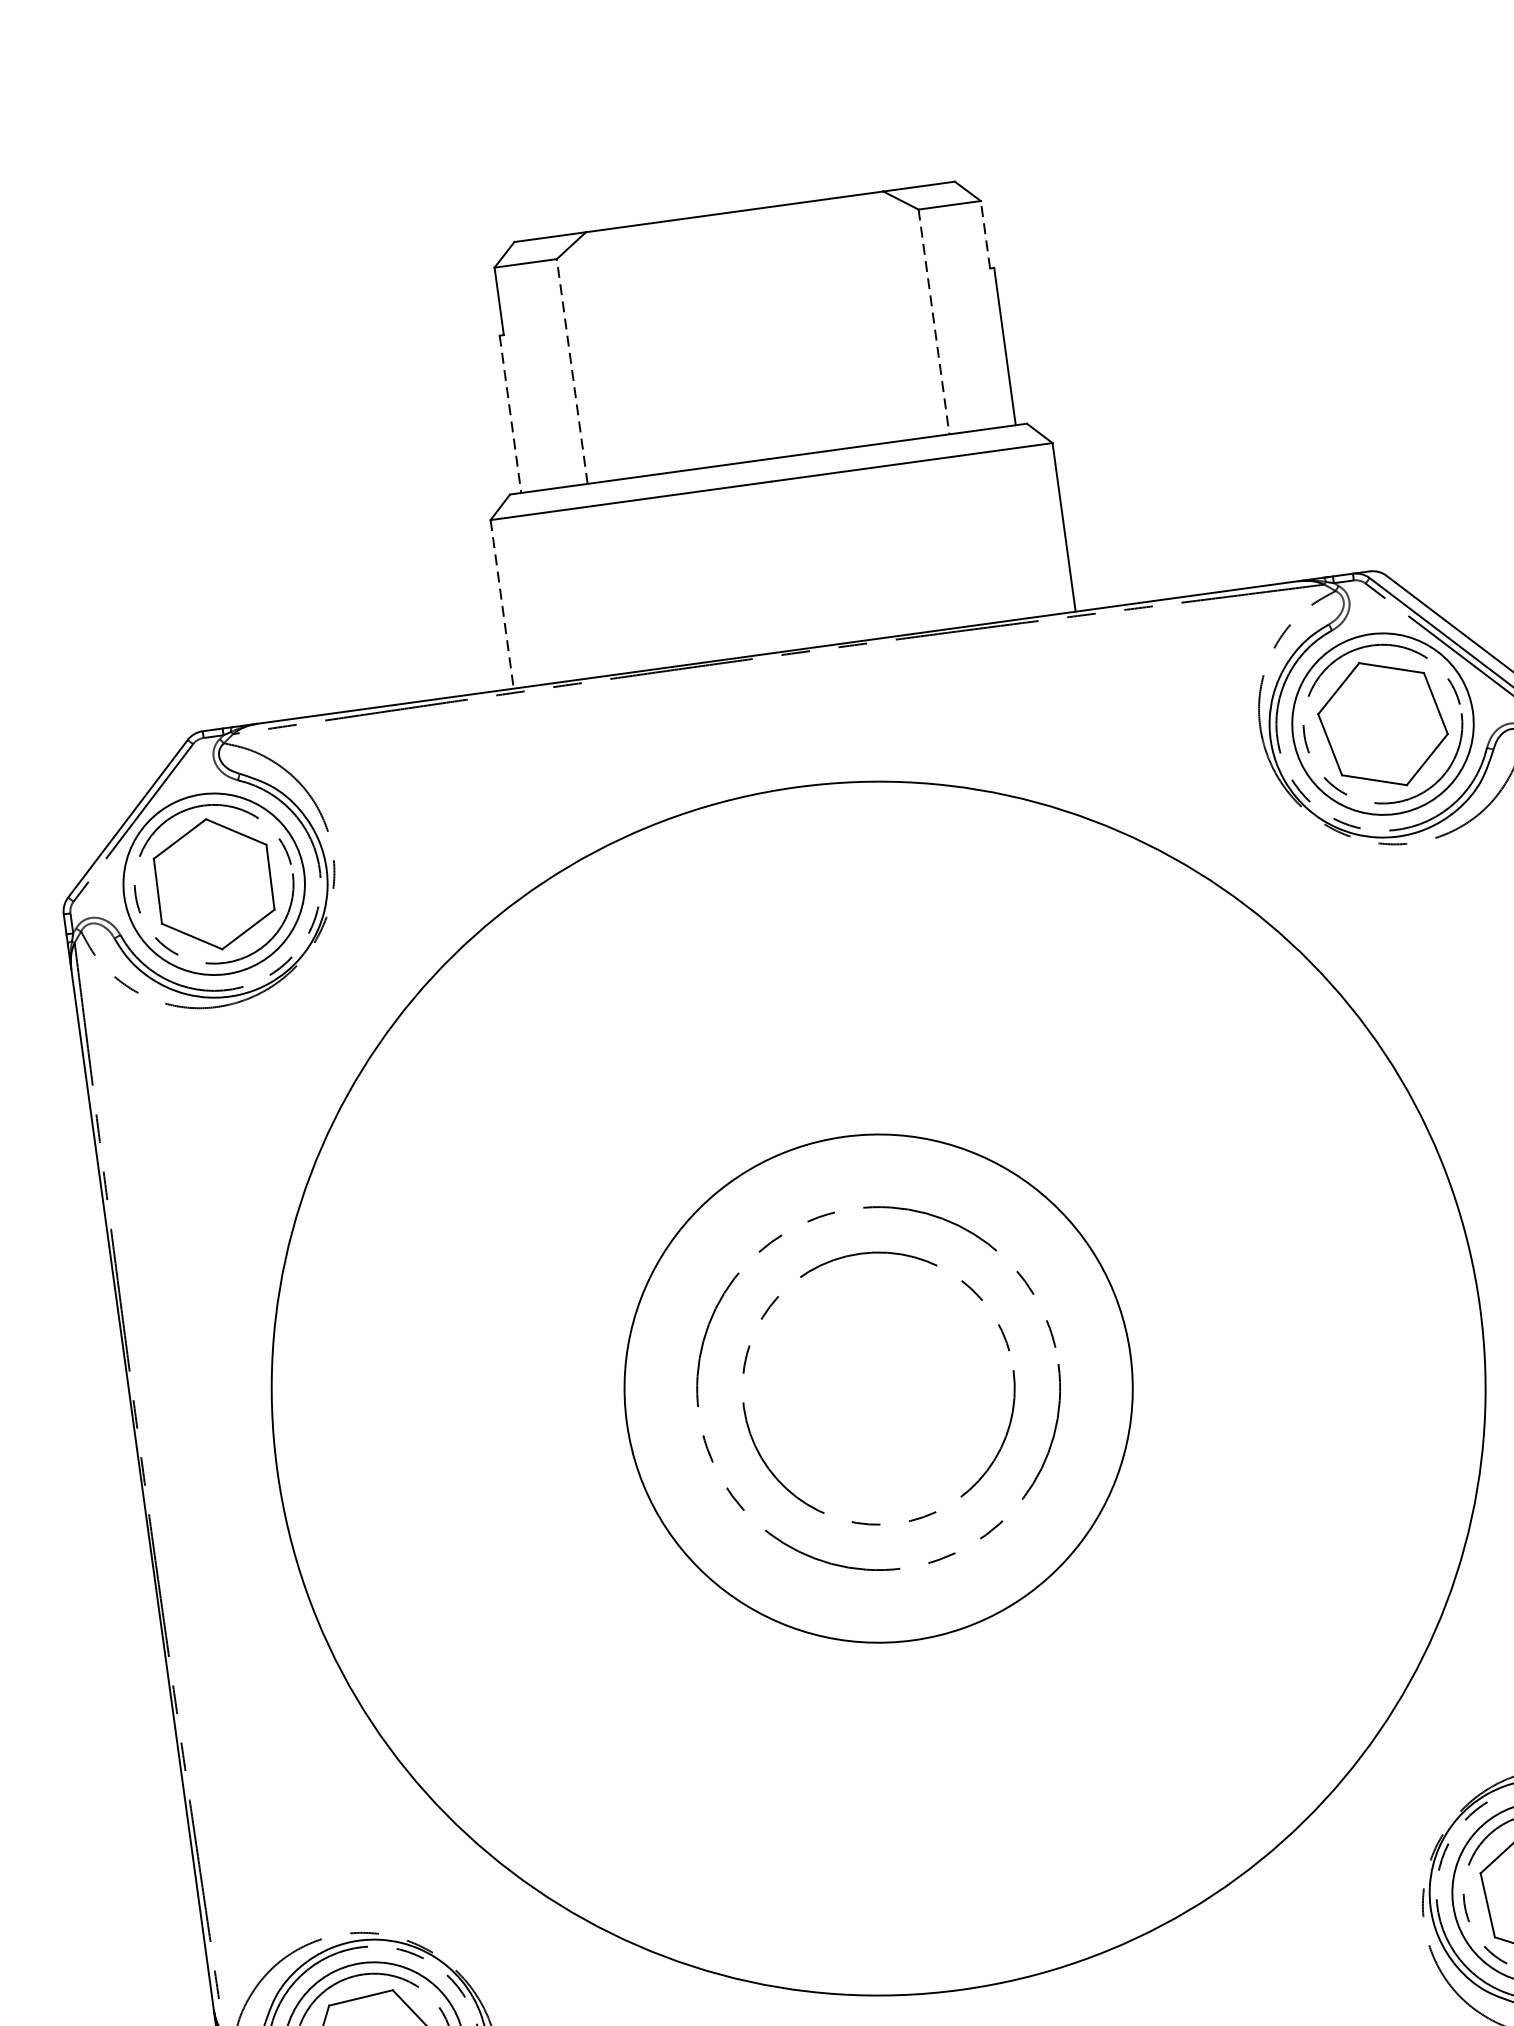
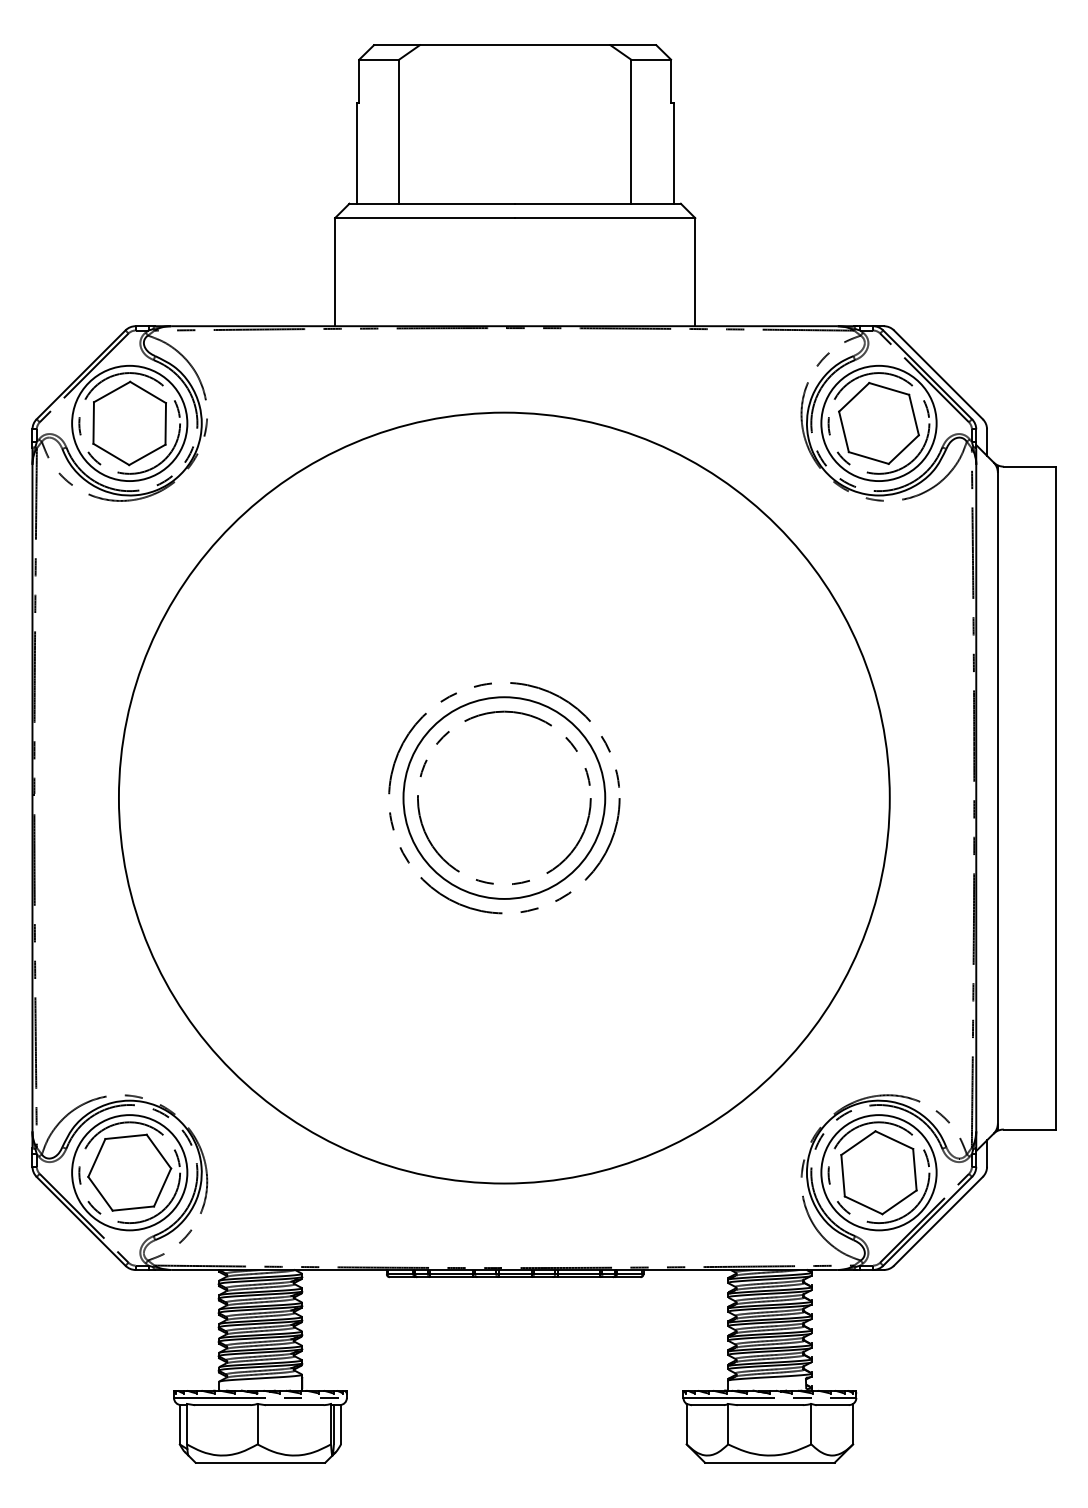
line: (986, 235) -> (671, 81), dashed -> solid
line: (934, 323) -> (631, 132), dashed -> solid
line: (572, 371) -> (399, 131), dashed -> solid
line: (510, 414) -> (356, 153), dashed -> solid
line: (502, 604) -> (335, 272), dashed -> solid
circle: (878, 1387) -> (504, 797), size x0.62

